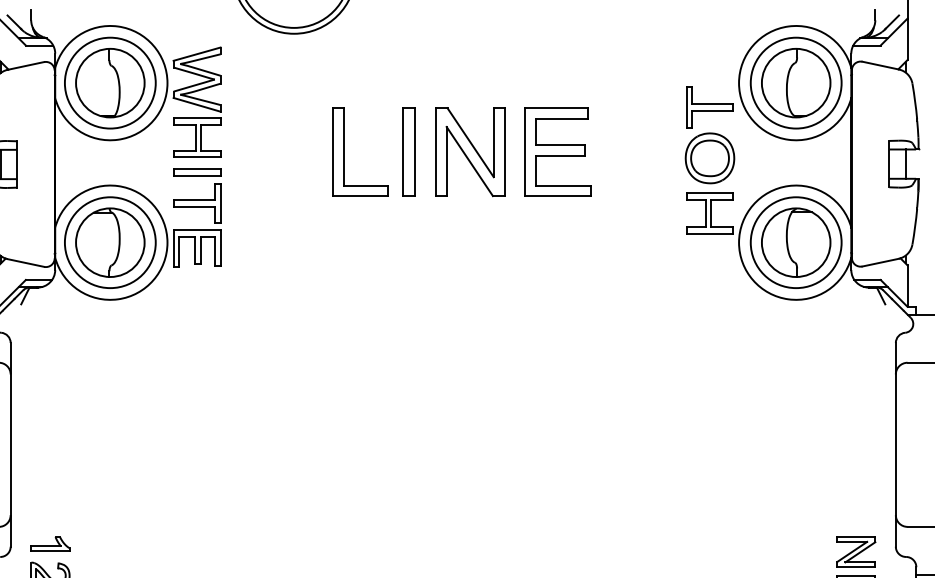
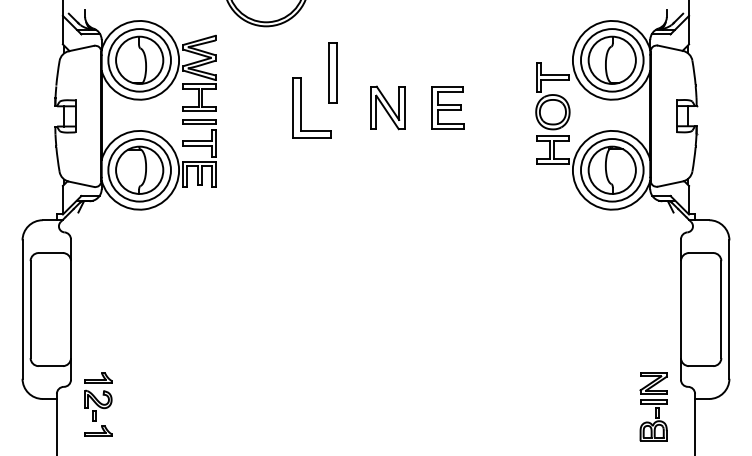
part: (409, 151) -> (332, 72), moved
part: (469, 151) -> (387, 107), size x0.7
part: (557, 151) -> (447, 107), size x0.7

